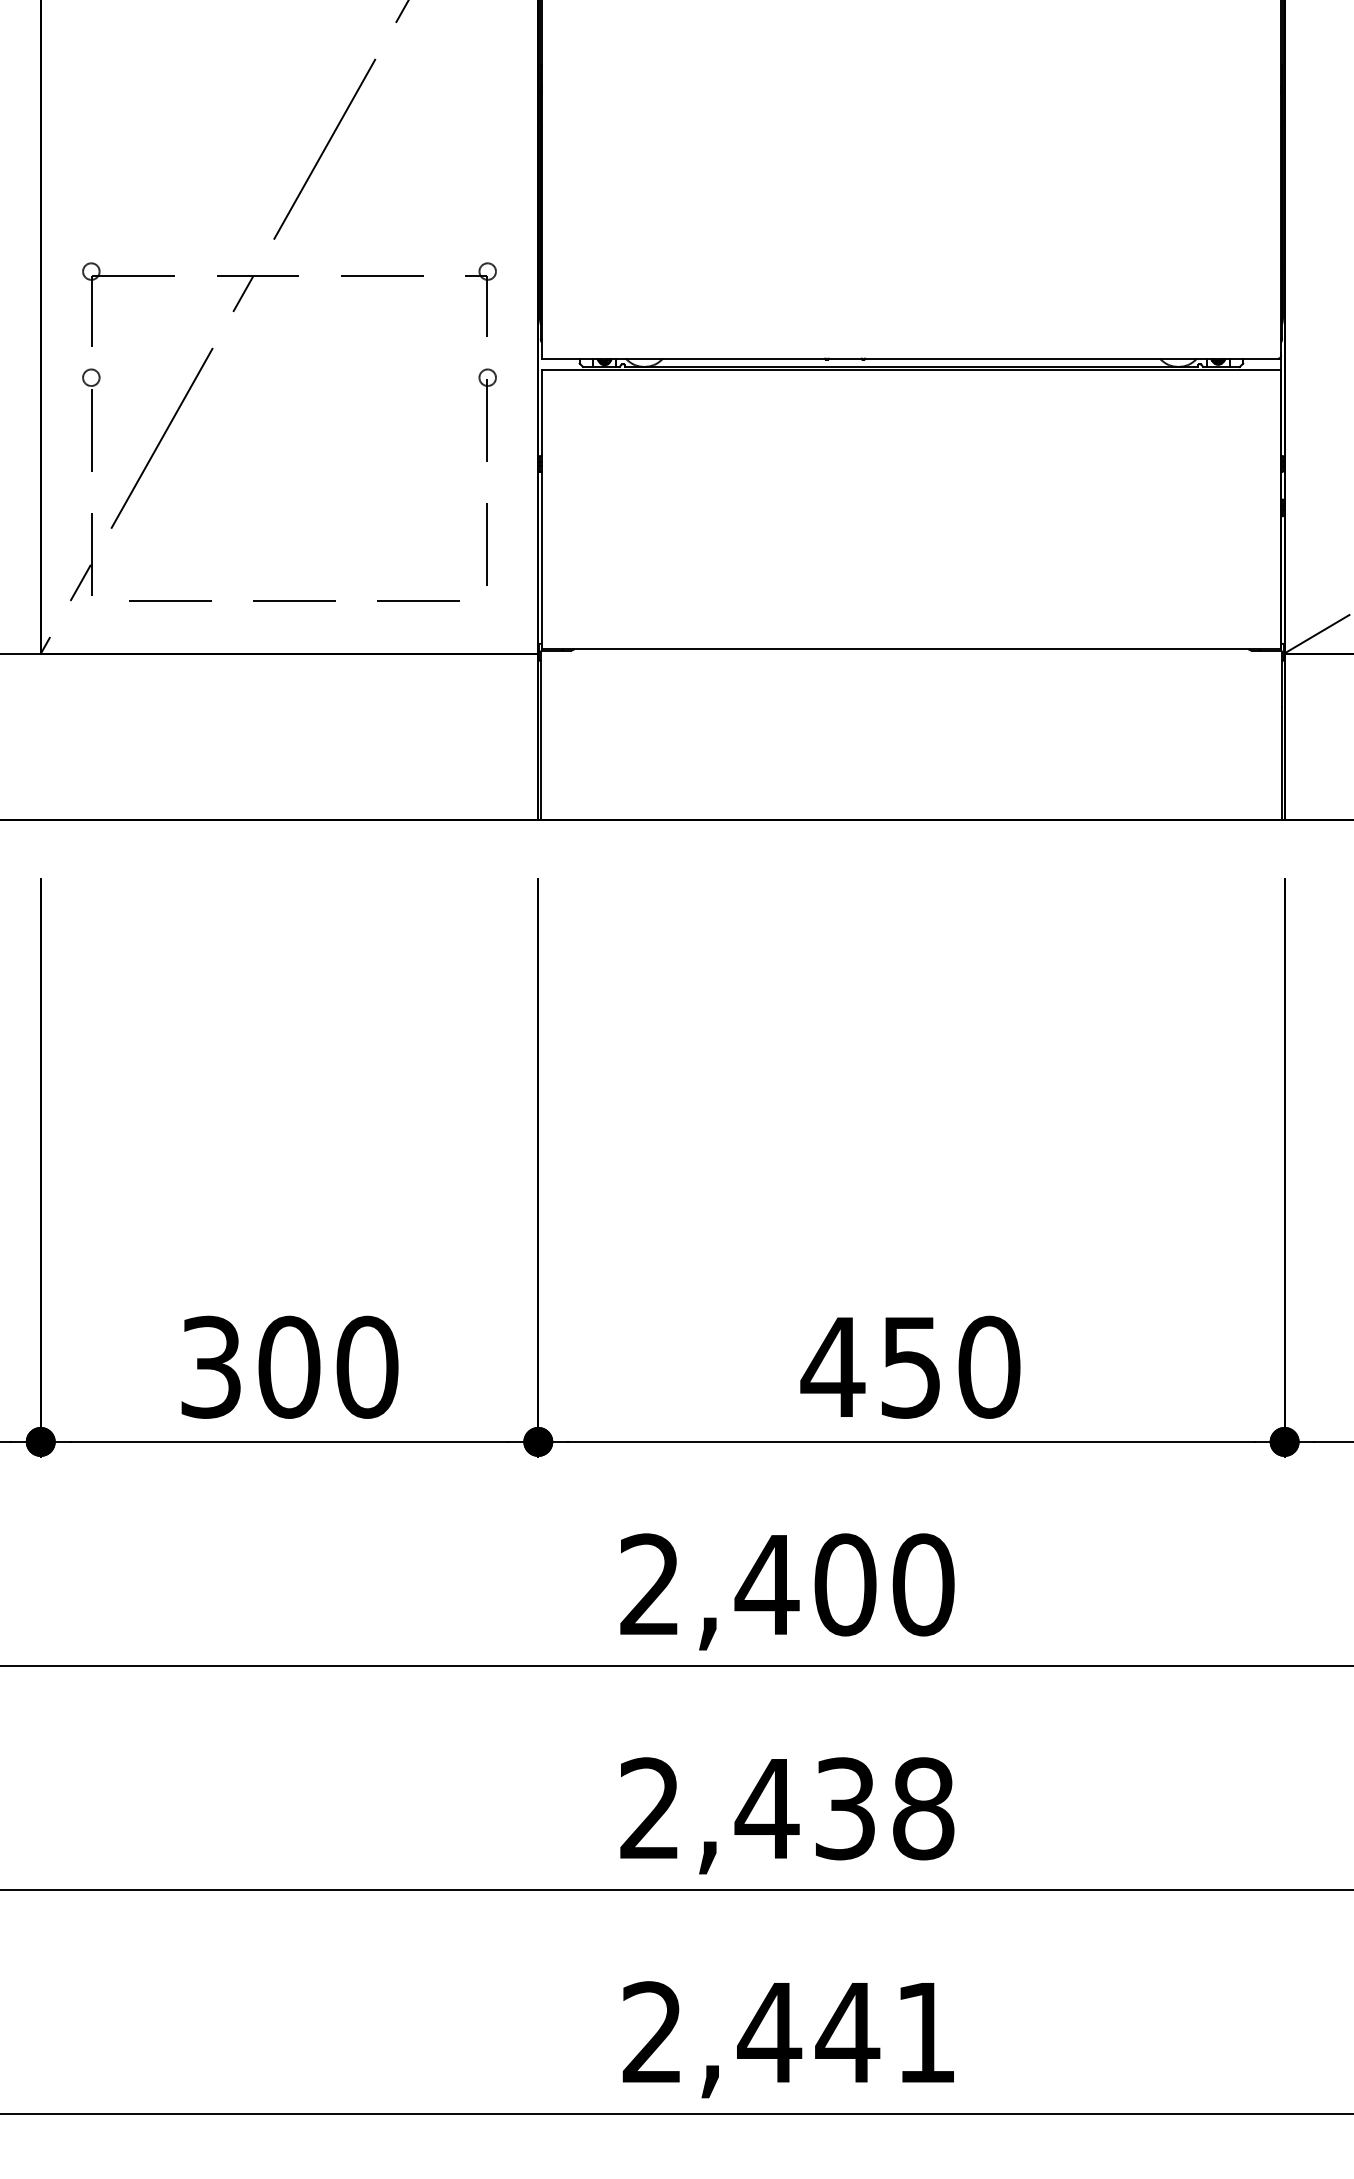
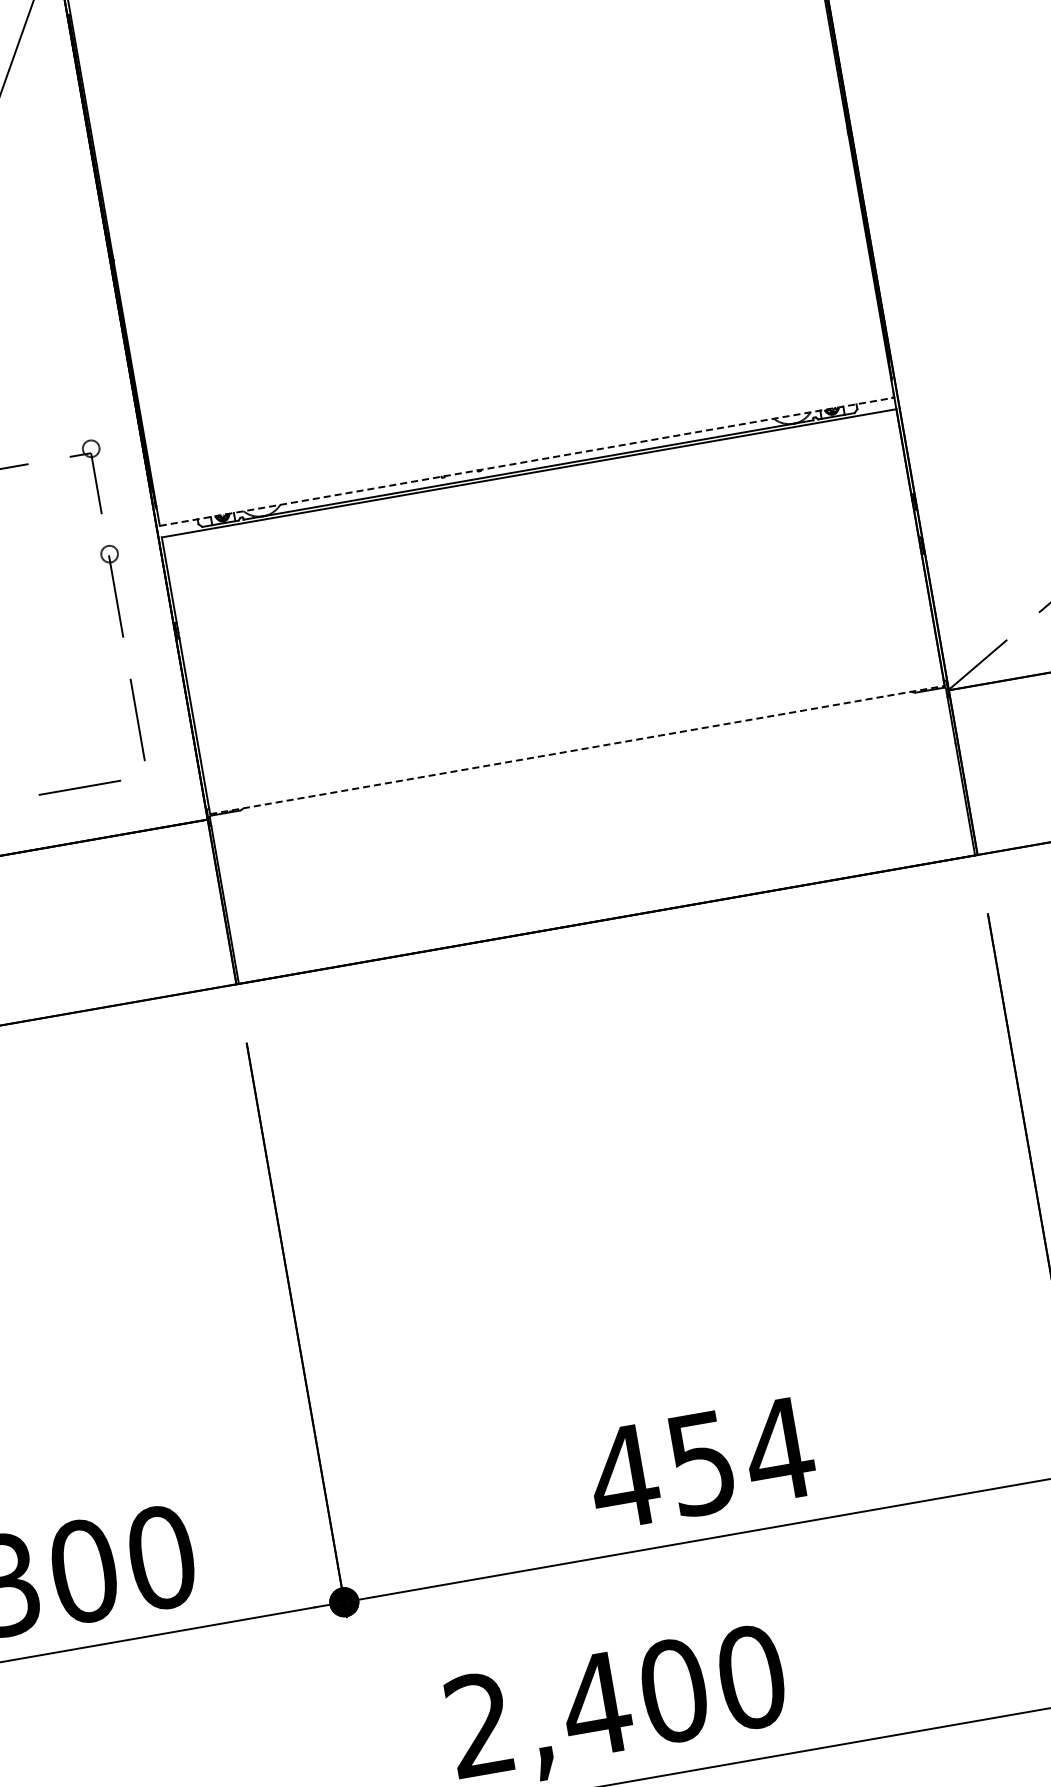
line: (911, 358) -> (527, 461), solid -> dashed
line: (911, 648) -> (577, 749), solid -> dashed
text: (988, 1366) -> (778, 1449), 450 -> 454

